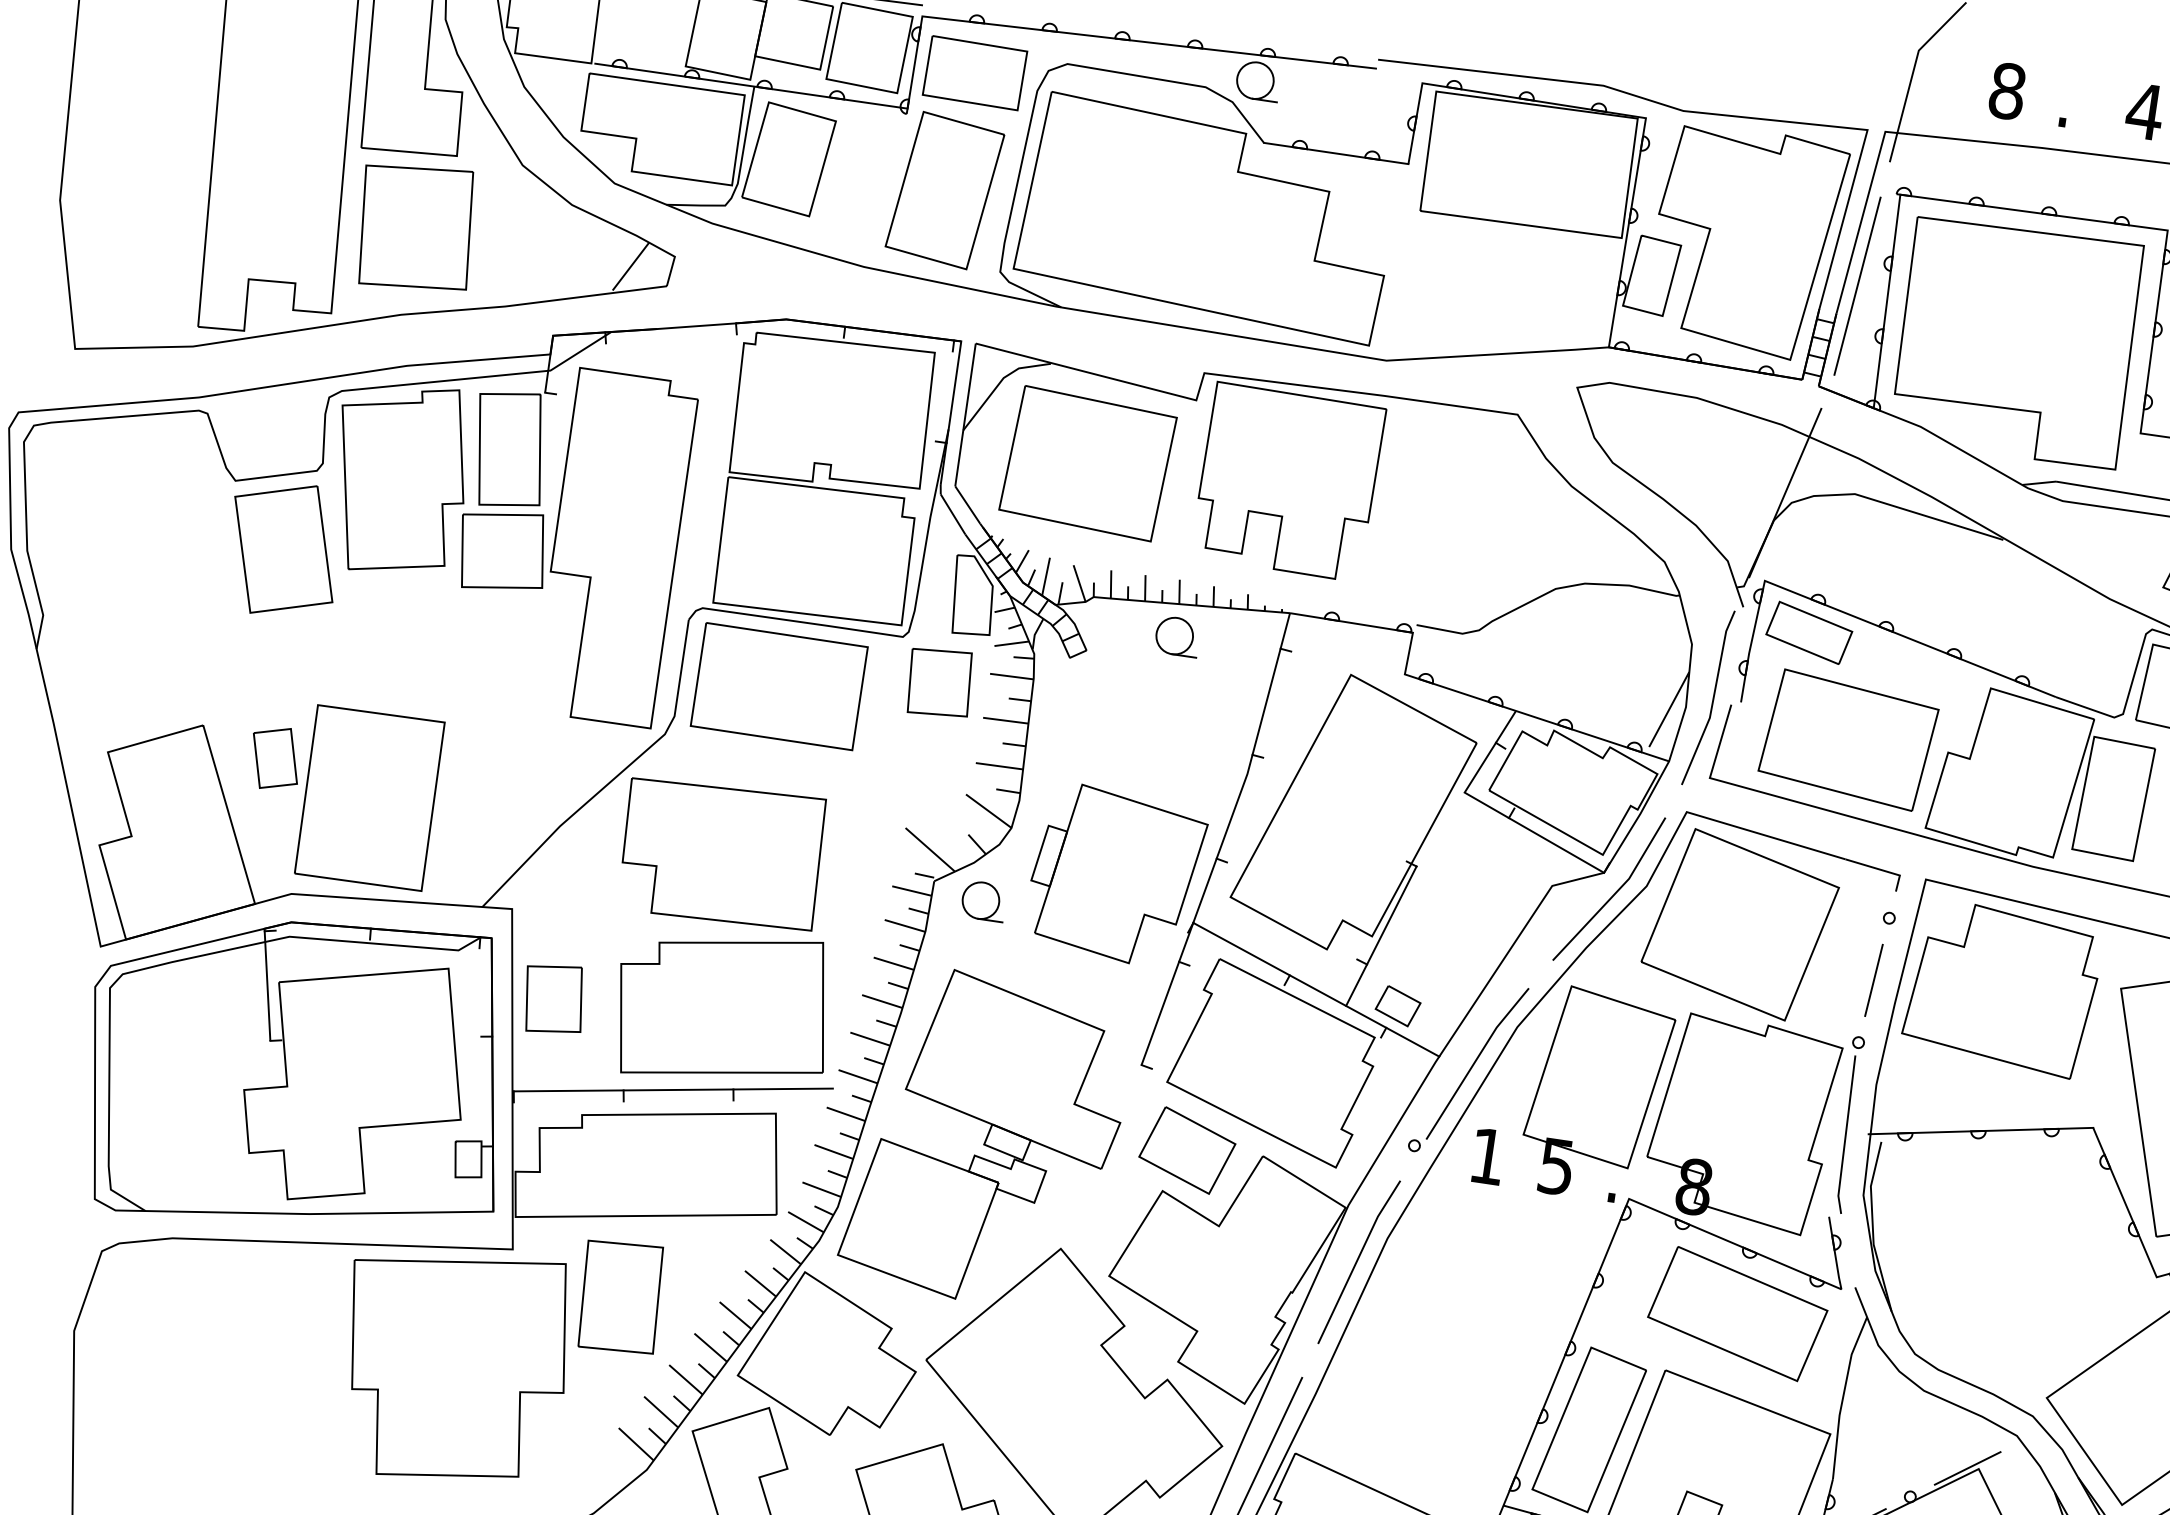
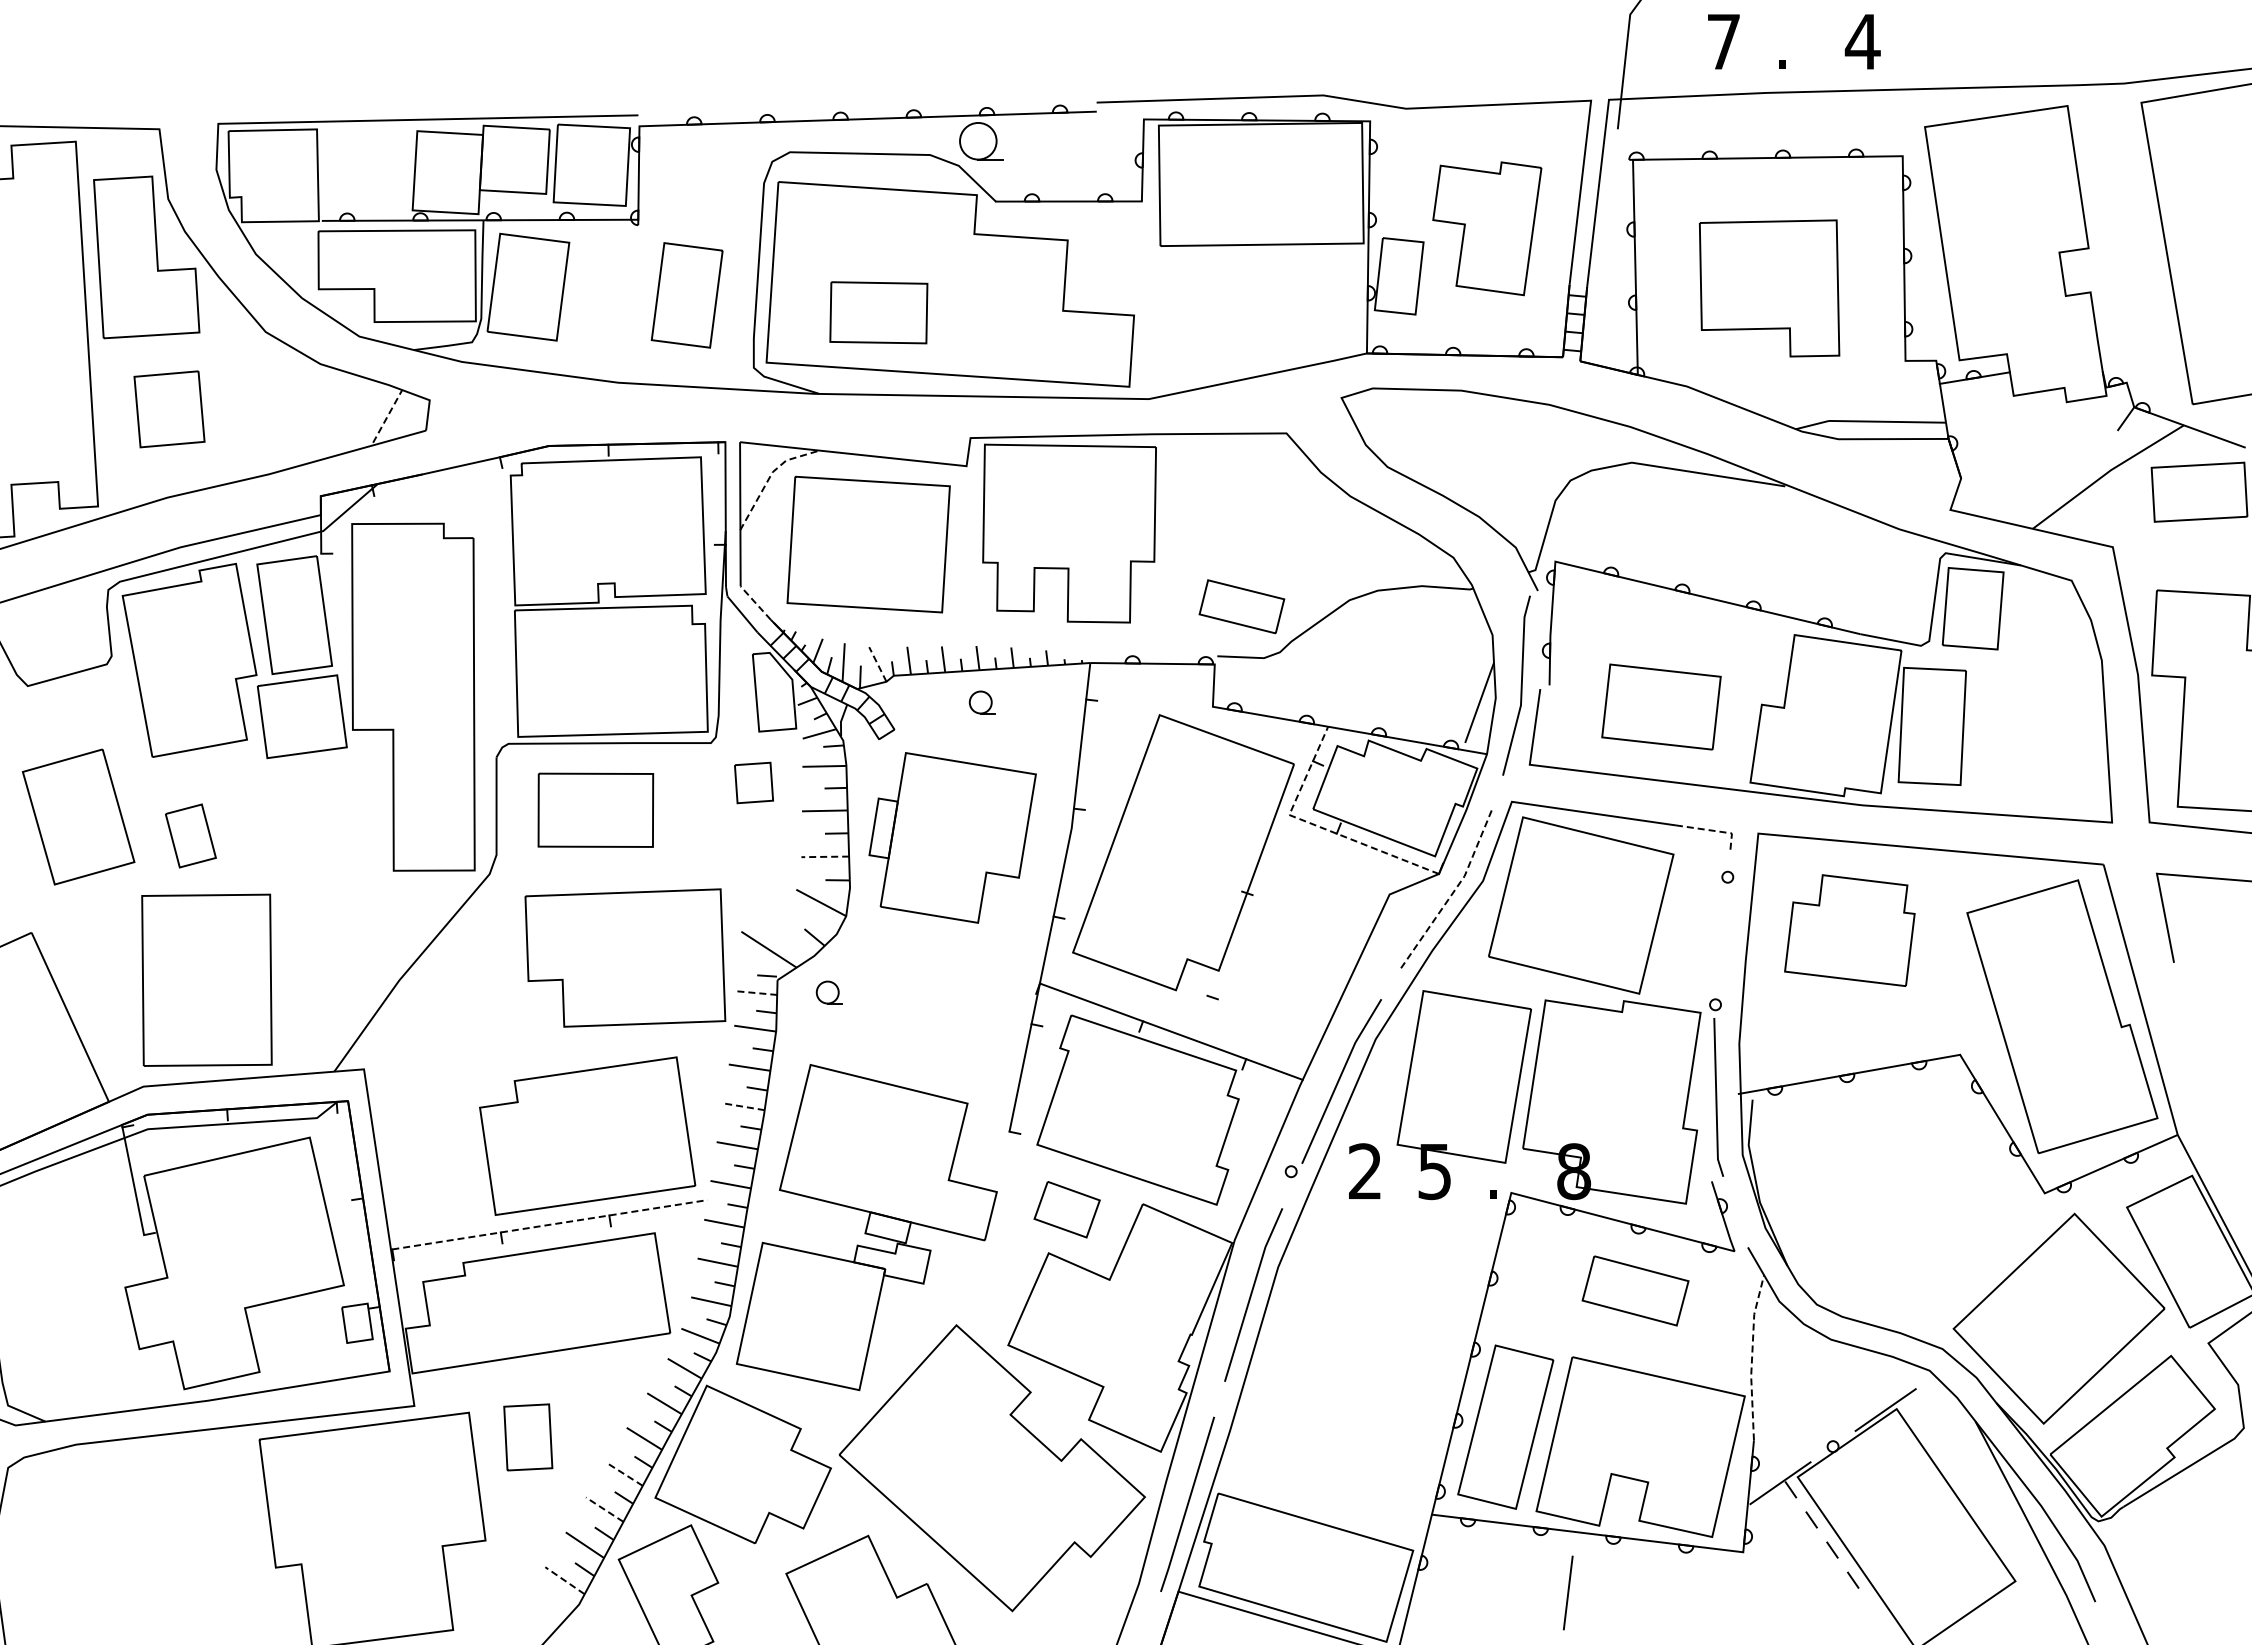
part: (974, 72) -> (878, 312), moved
text: (2007, 90) -> (1723, 41), 8 -> 7
part: (944, 190) -> (686, 295), size x0.7
part: (416, 227) -> (169, 409), size x0.6
part: (1746, 241) -> (1487, 228), size x0.6
line: (630, 265) -> (387, 415), solid -> dashed
line: (1857, 285) -> (1603, 256), removed
part: (2016, 341) -> (1769, 288), size x0.6
line: (999, 383) -> (769, 478), solid -> dashed
line: (1785, 492) -> (1562, 471), removed
line: (967, 504) -> (755, 602), solid -> dashed
part: (283, 548) -> (78, 816), moved
line: (1079, 583) -> (877, 664), solid -> dashed
part: (1808, 632) -> (1241, 606), moved
part: (1177, 636) -> (982, 702), size x0.6
part: (939, 682) -> (753, 782), size x0.6
part: (778, 686) -> (595, 810), size x0.7
part: (1848, 739) -> (1661, 706), size x0.7
part: (275, 757) -> (190, 835), moved
line: (999, 765) -> (825, 856), solid -> dashed
line: (1491, 808) -> (1318, 826), solid -> dashed
part: (722, 853) -> (625, 957), moved
line: (1882, 869) -> (1713, 830), solid -> dashed
part: (1116, 875) -> (952, 837), moved
line: (911, 891) -> (756, 993), solid -> dashed
line: (1615, 892) -> (1453, 891), solid -> dashed
part: (983, 901) -> (829, 992), size x0.6
line: (1380, 936) -> (1227, 969), removed
line: (1873, 979) -> (1721, 940), removed
part: (2001, 988) -> (1849, 930), size x0.7
part: (553, 999) -> (418, 1152), removed
line: (882, 1001) -> (743, 1106), solid -> dashed
part: (1398, 1005) -> (1254, 1035), removed
line: (672, 1089) -> (549, 1224), solid -> dashed
part: (1186, 1150) -> (1066, 1209), size x0.7
text: (1487, 1155) -> (1364, 1170), 1 -> 2
part: (621, 1297) -> (528, 1437), size x0.6
part: (1737, 1313) -> (1635, 1290), size x0.6
line: (710, 1347) -> (624, 1474), solid -> dashed
line: (685, 1379) -> (604, 1509), solid -> dashed
line: (1843, 1395) -> (1752, 1356), solid -> dashed
line: (635, 1444) -> (564, 1580), solid -> dashed

